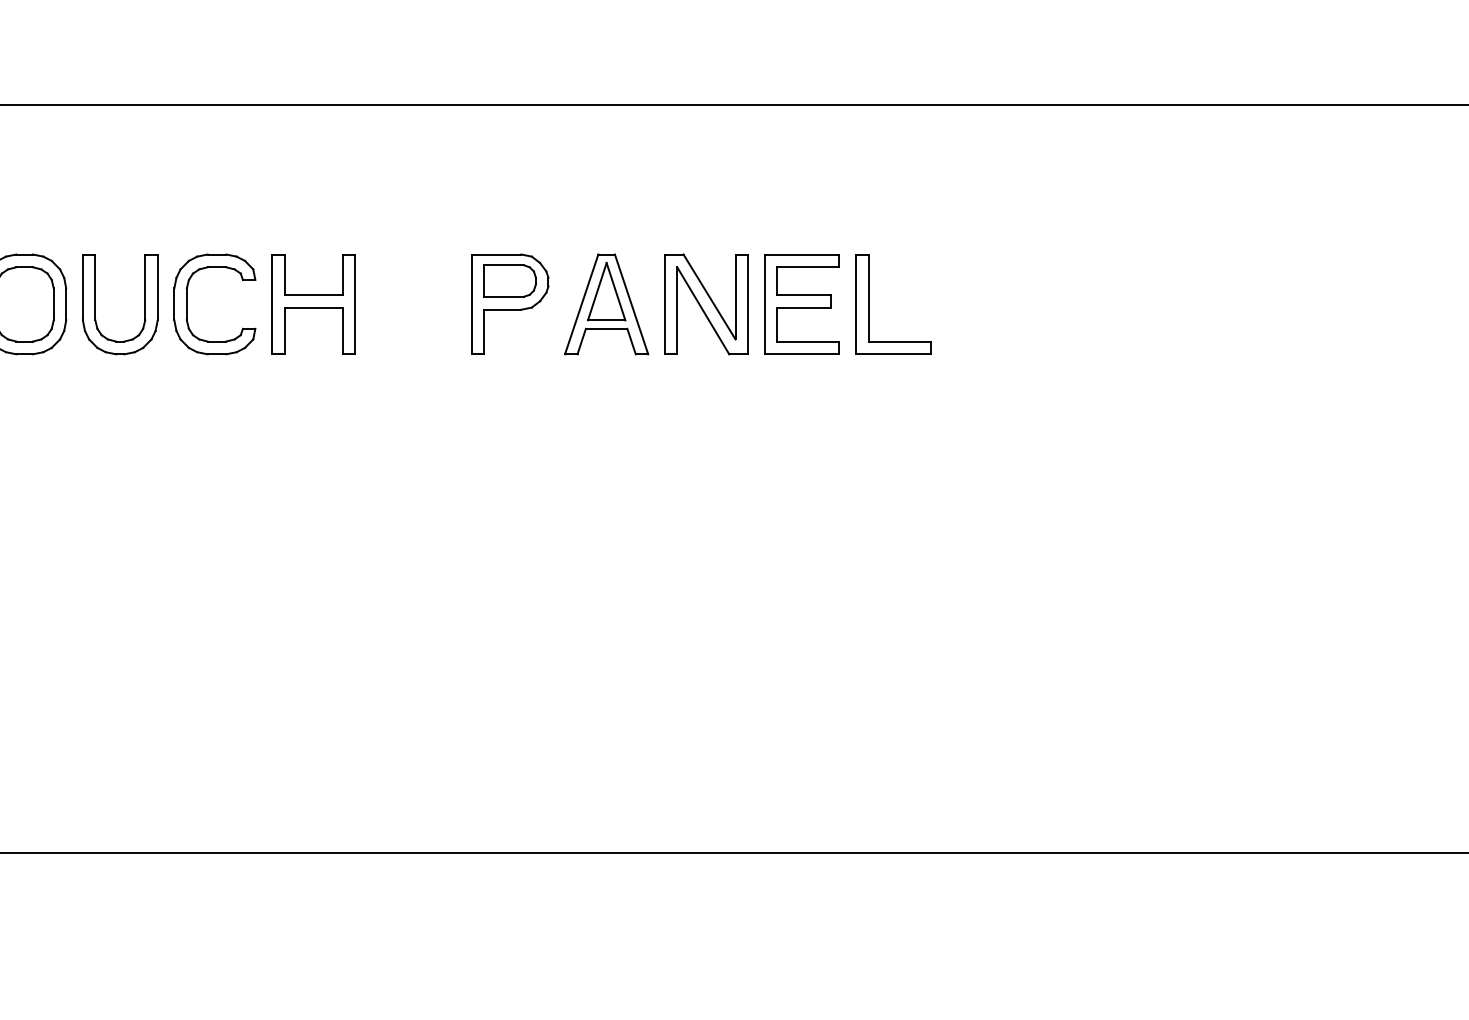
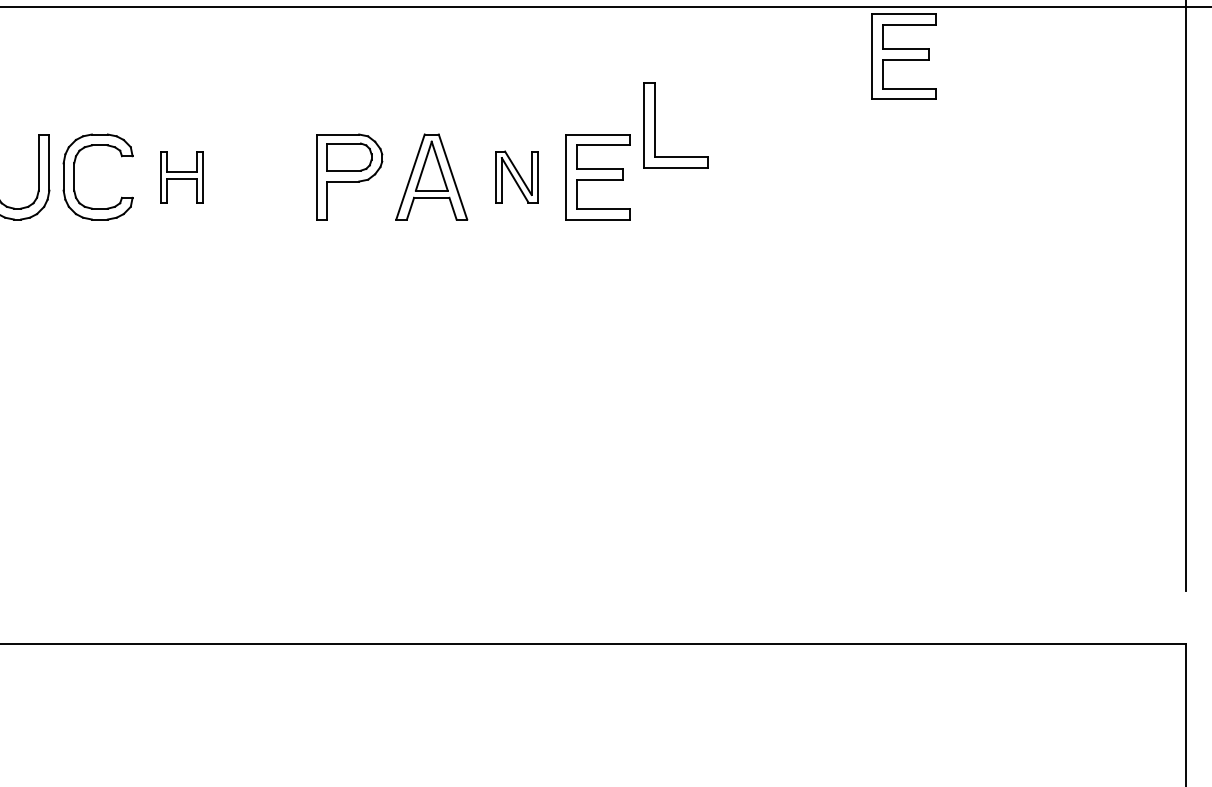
part: (1160, 163) -> (903, 57), added
part: (313, 304) -> (182, 177), size x0.6
part: (706, 304) -> (516, 177), size x0.6
part: (869, 304) -> (655, 125), moved

